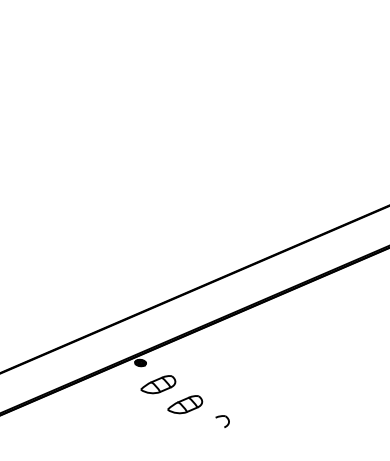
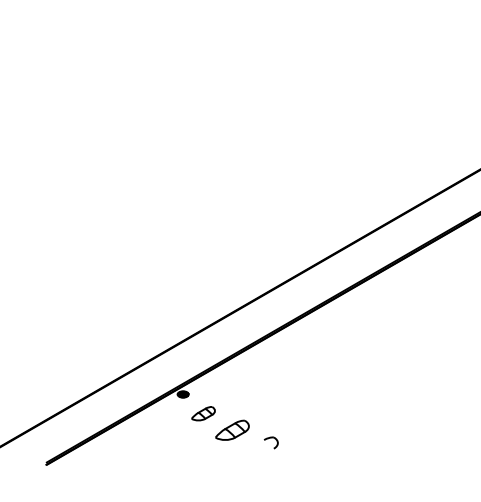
part: (158, 384) -> (203, 413), size x0.7

